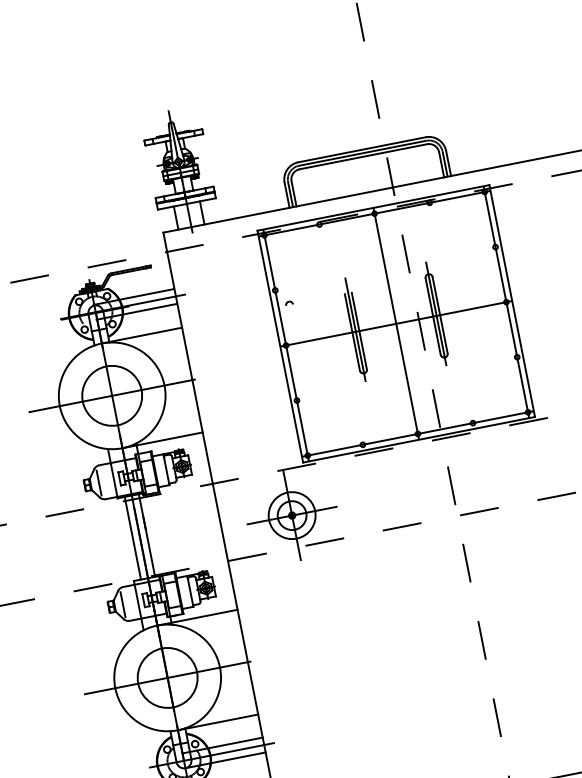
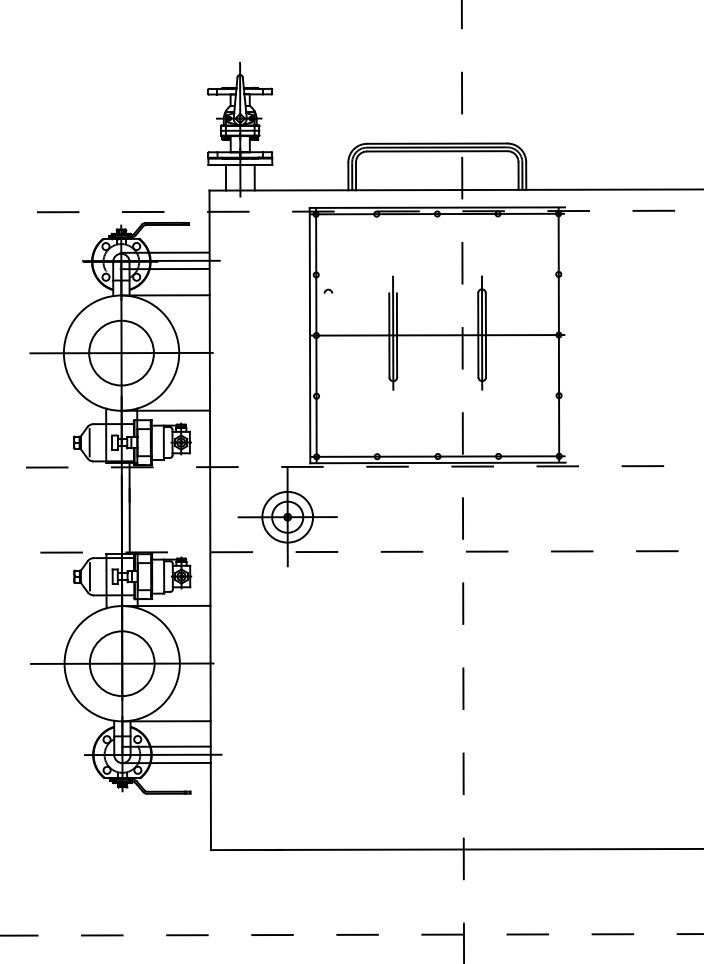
line: (512, 300) -> (565, 334), removed
line: (395, 323) -> (437, 334), removed
line: (133, 537) -> (114, 507), removed

